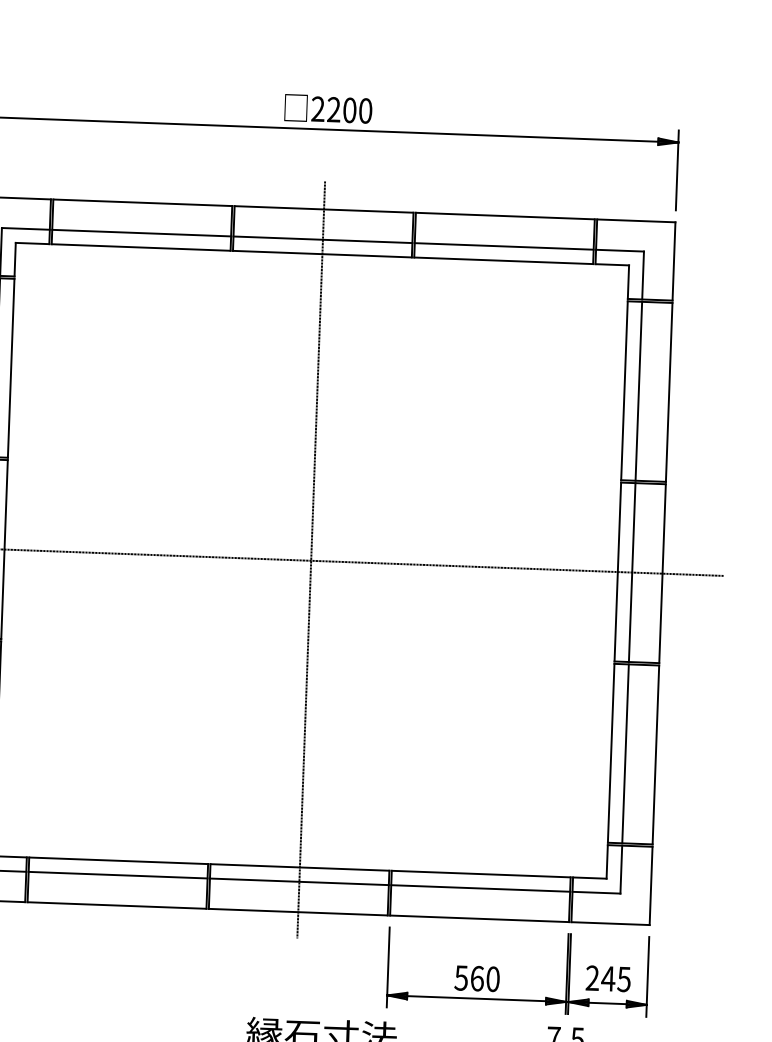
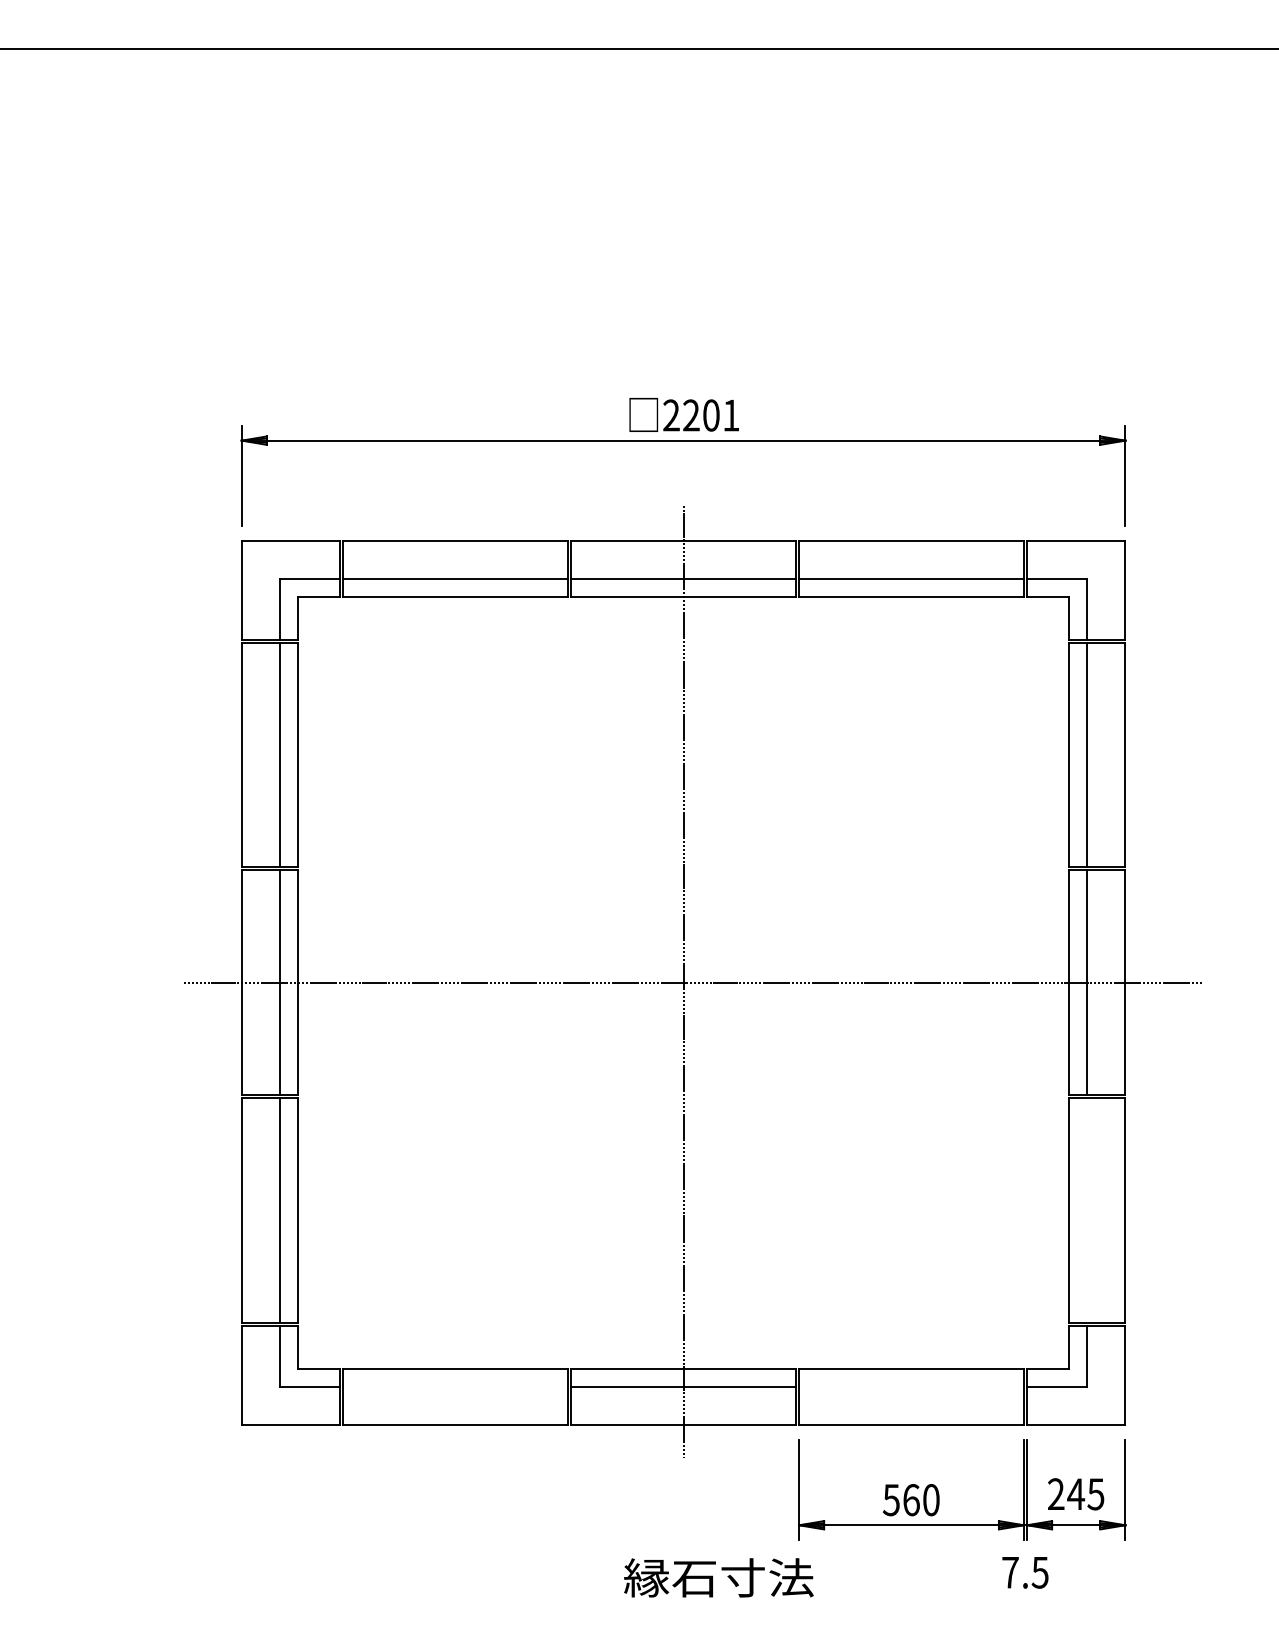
text: (365, 110) -> (731, 415), 2200 -> 2201
line: (625, 753) -> (1087, 1210), removed
line: (118, 875) -> (455, 1386), removed
line: (480, 888) -> (911, 1386), removed

